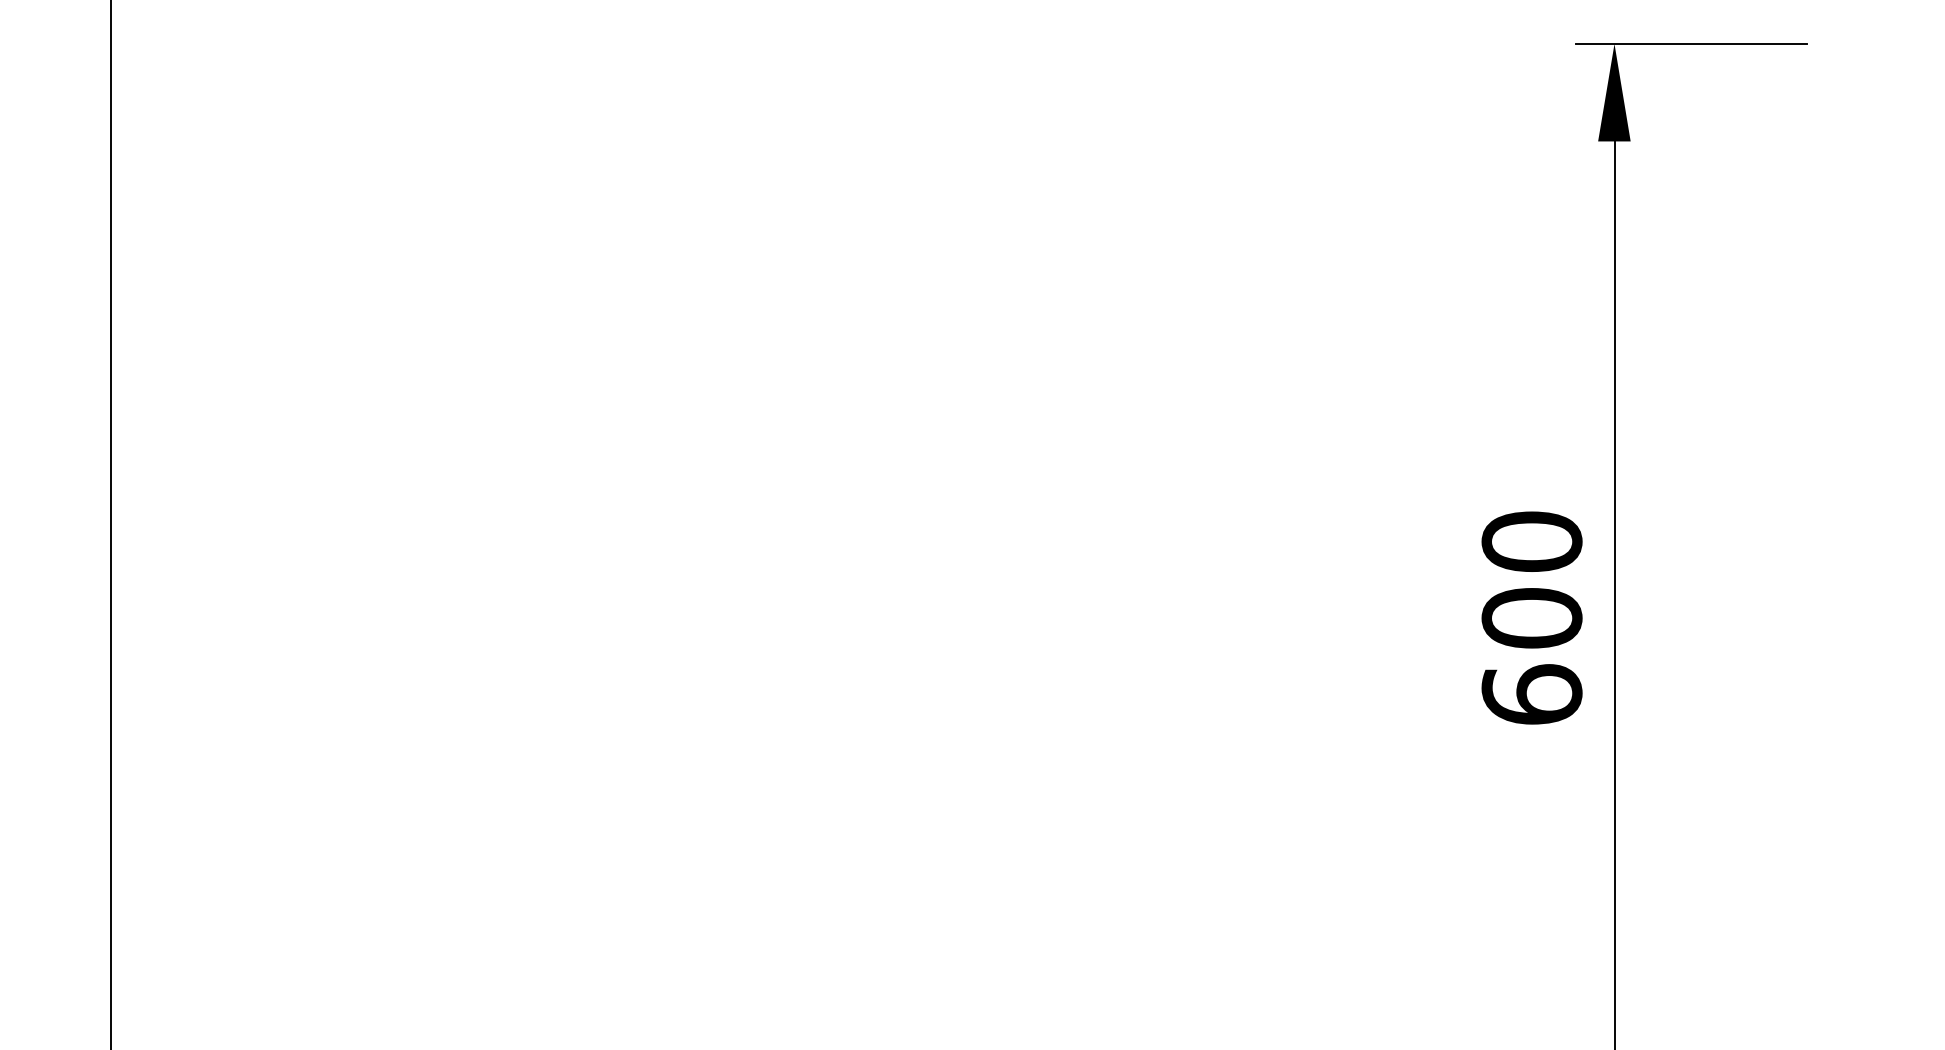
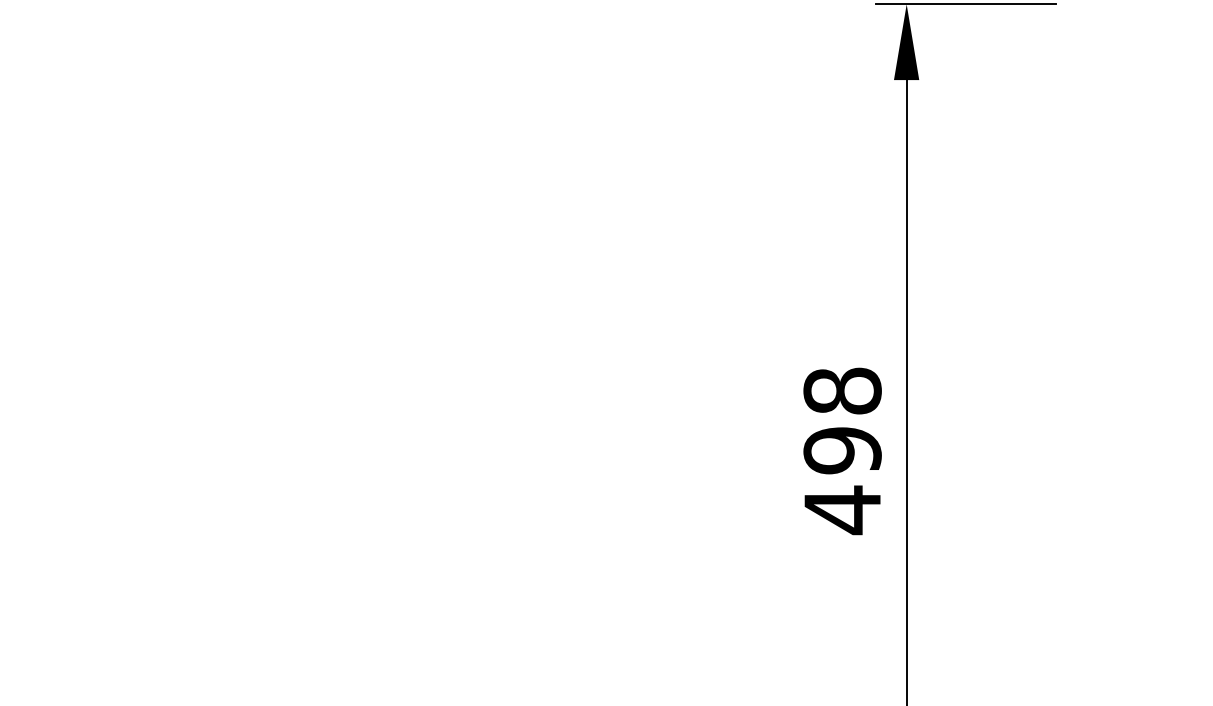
text: (1531, 619) -> (842, 451), 600 -> 498

